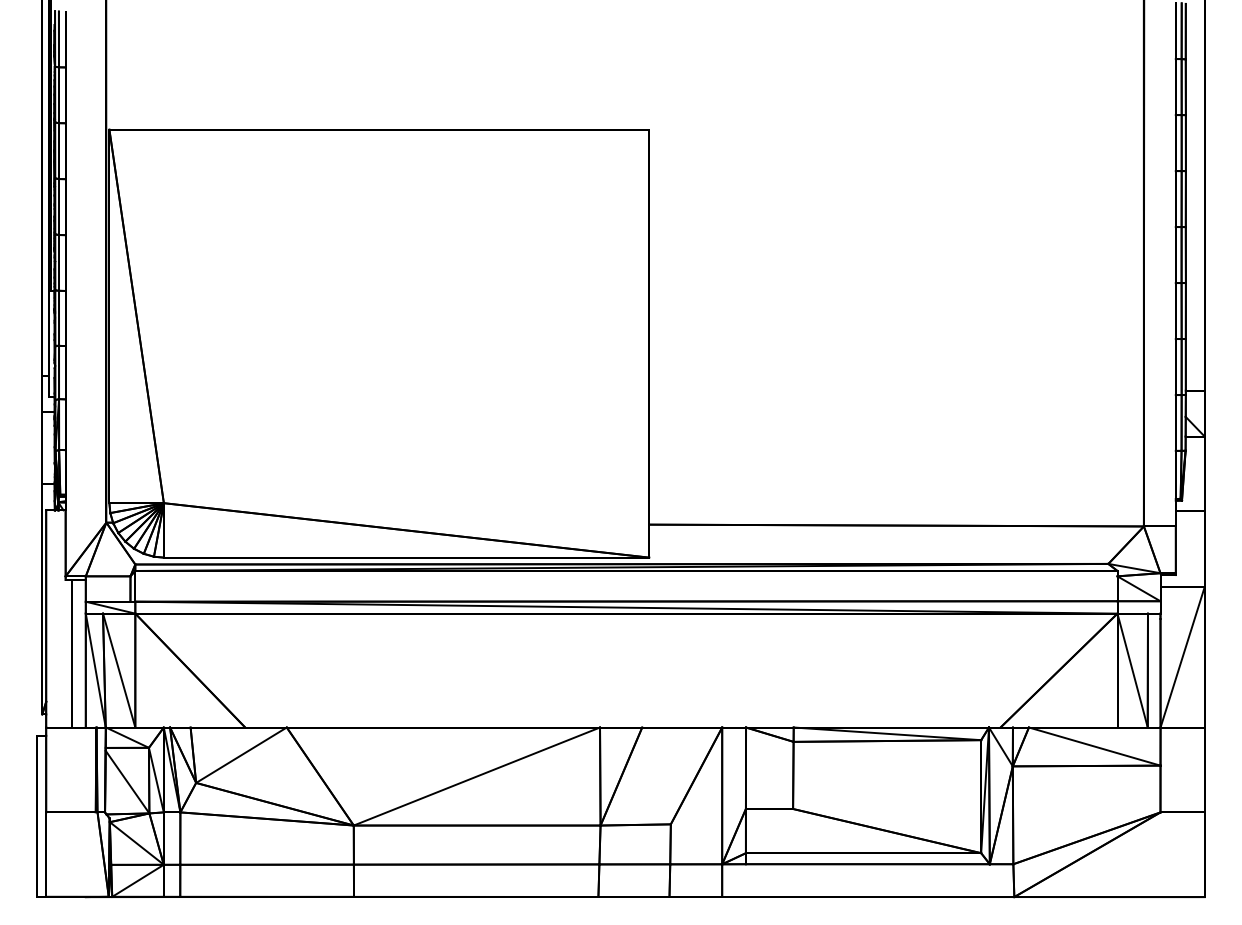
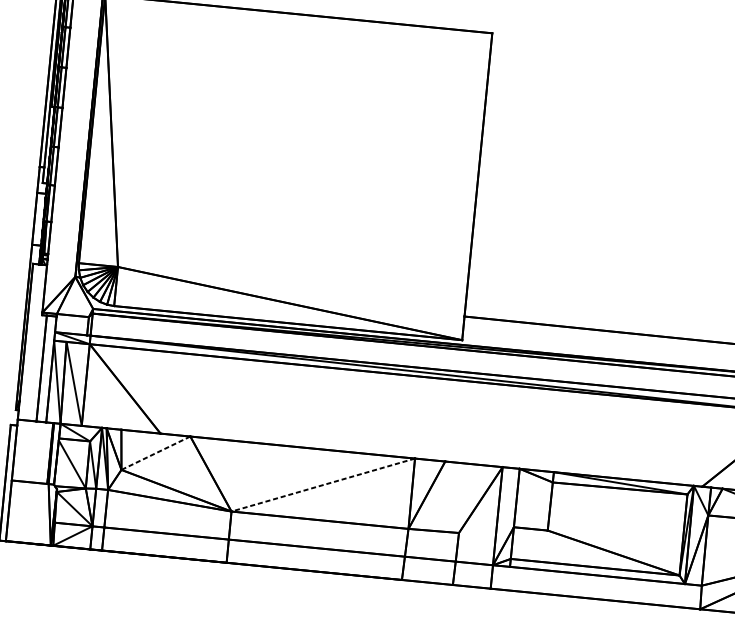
line: (241, 755) -> (155, 453), solid -> dashed
line: (476, 776) -> (322, 485), solid -> dashed

